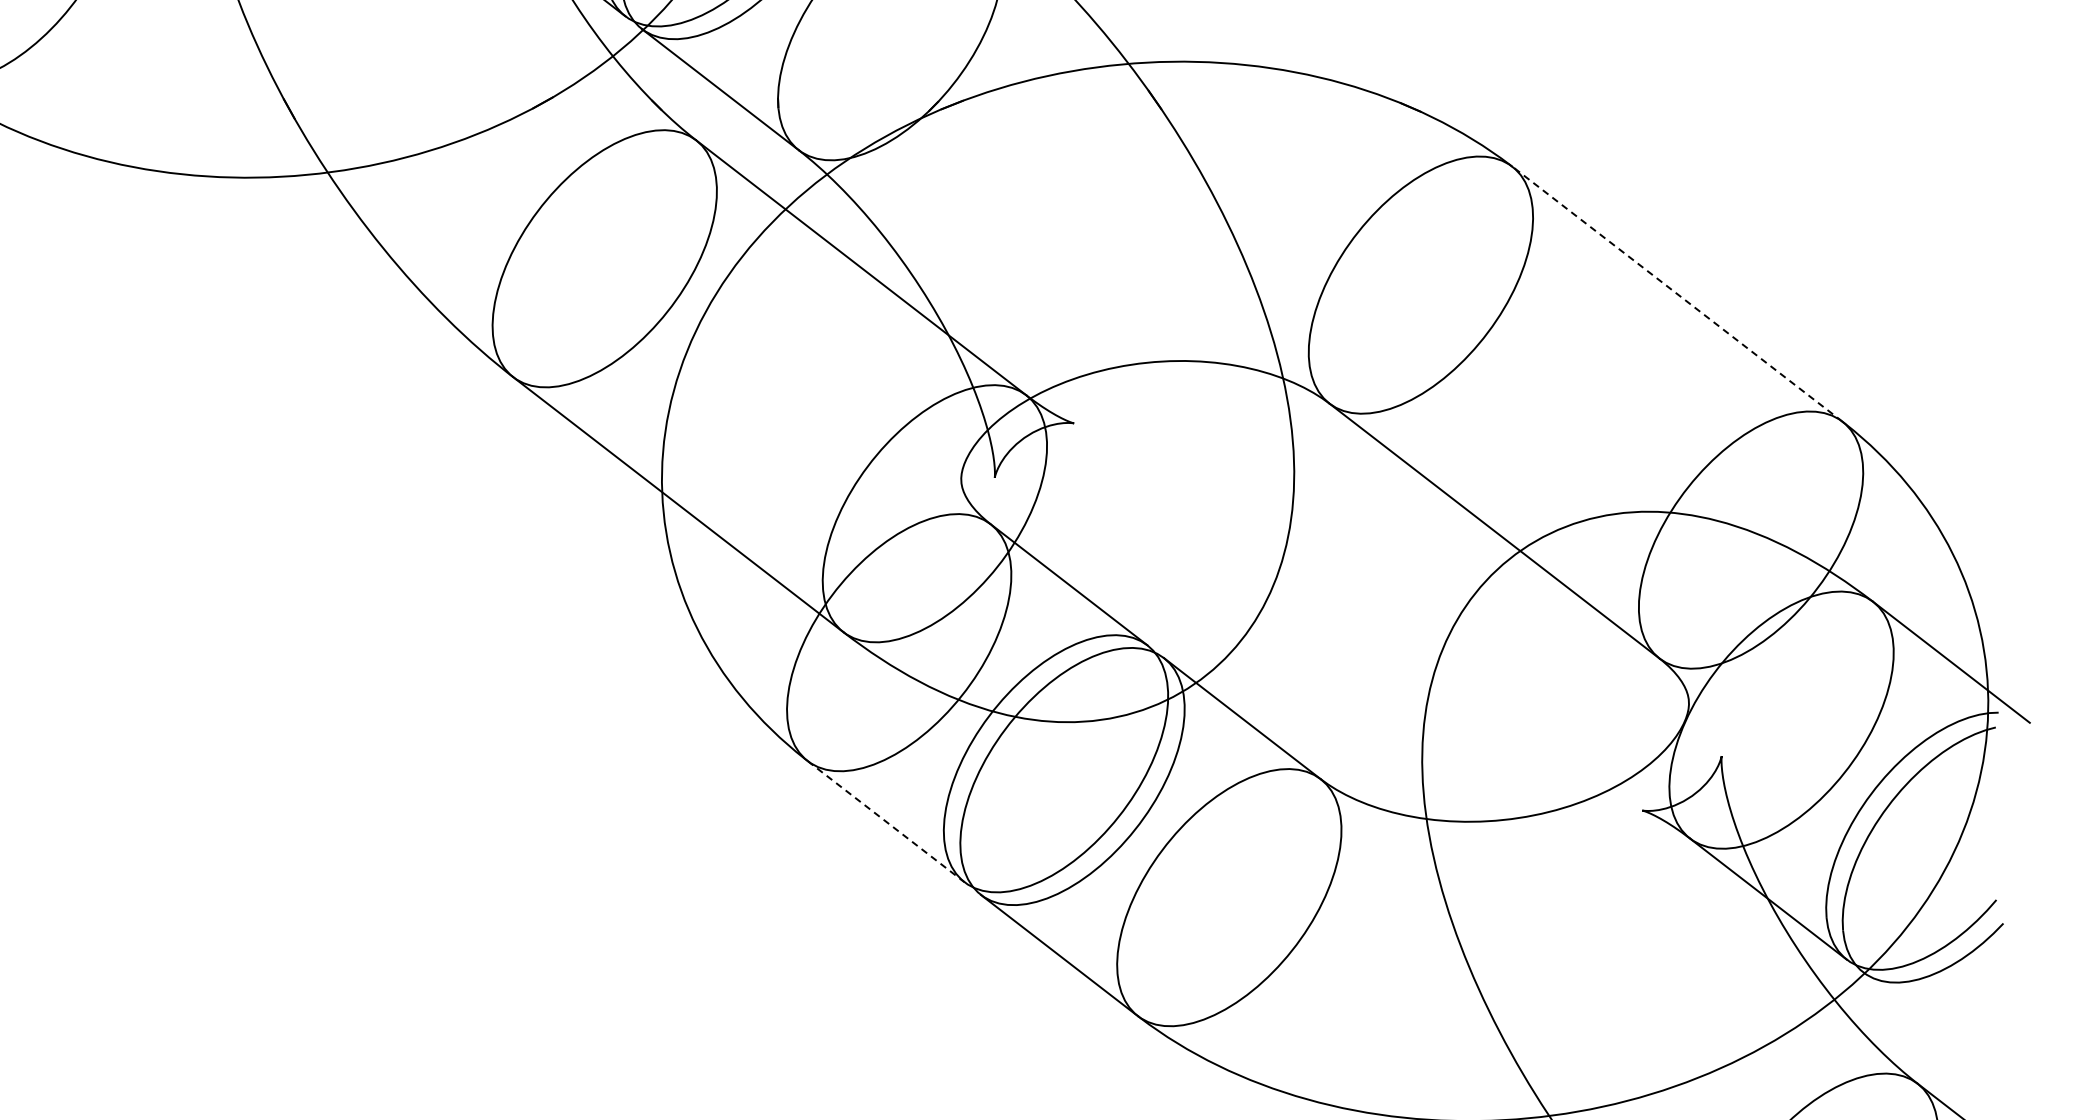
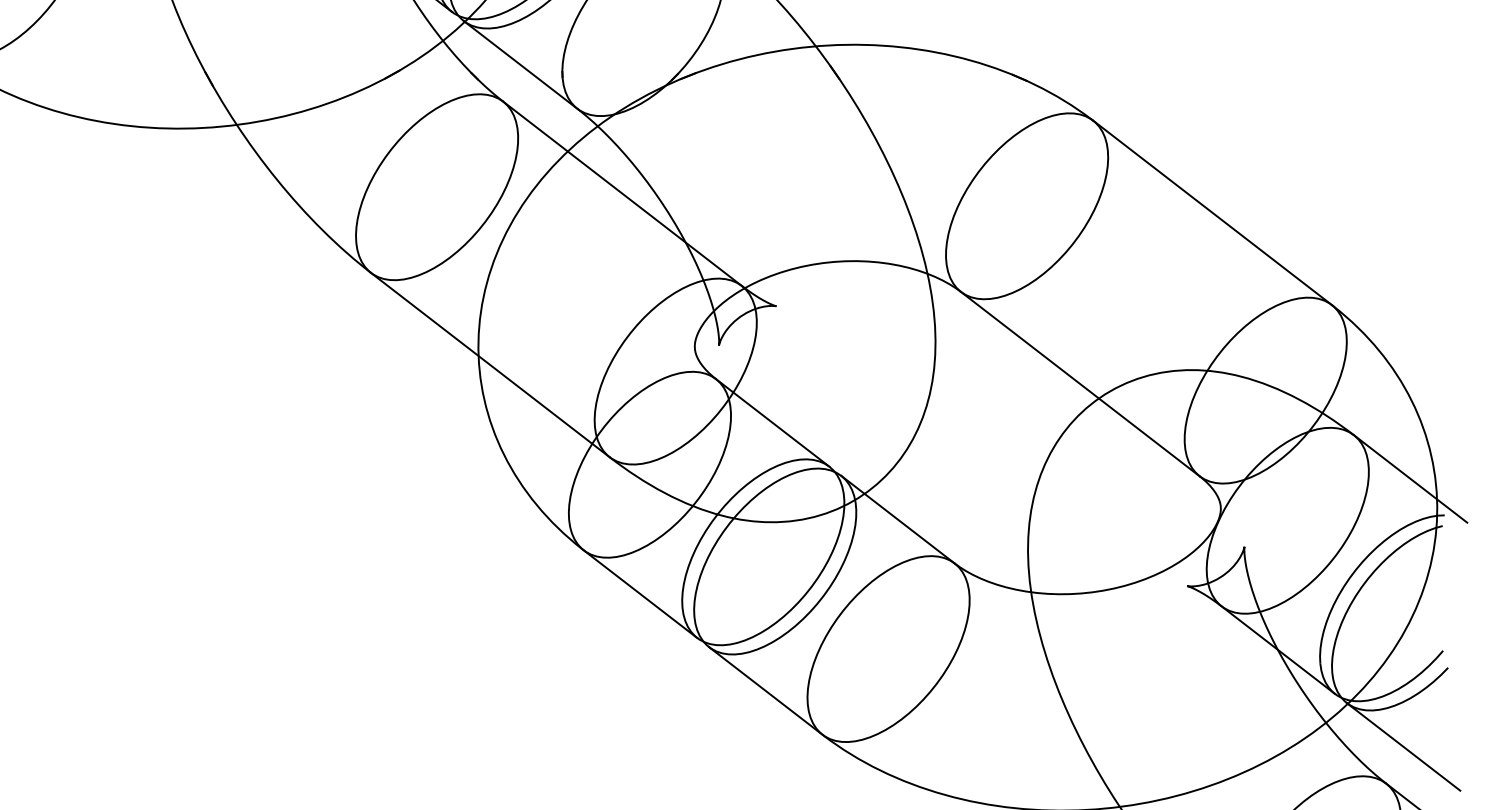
line: (1677, 294) -> (1212, 213), dashed -> solid
line: (886, 821) -> (640, 594), dashed -> solid
line: (1941, 1032) -> (1403, 746), added

